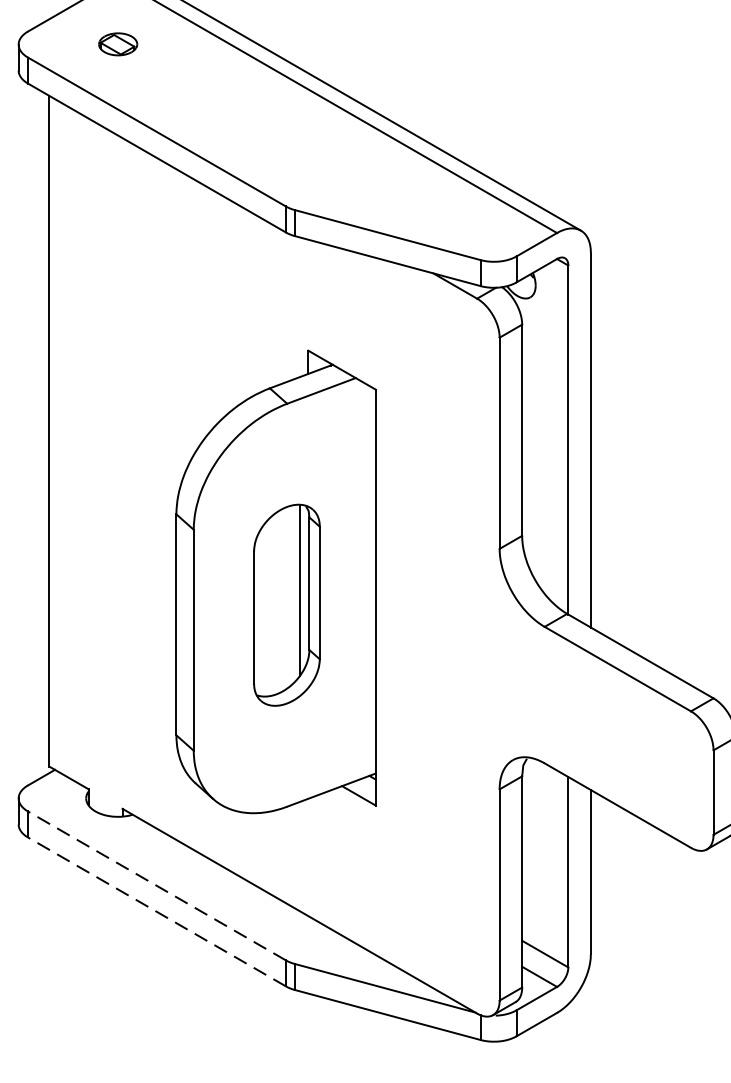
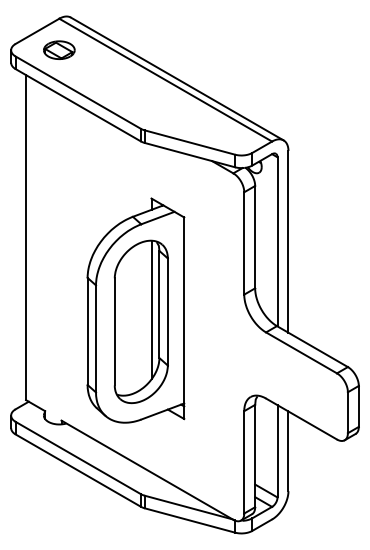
part: (118, 43) -> (59, 49), size x1.67
part: (285, 604) -> (140, 321), size x1.67
line: (155, 884) -> (77, 457), dashed -> solid
line: (155, 911) -> (77, 470), dashed -> solid

